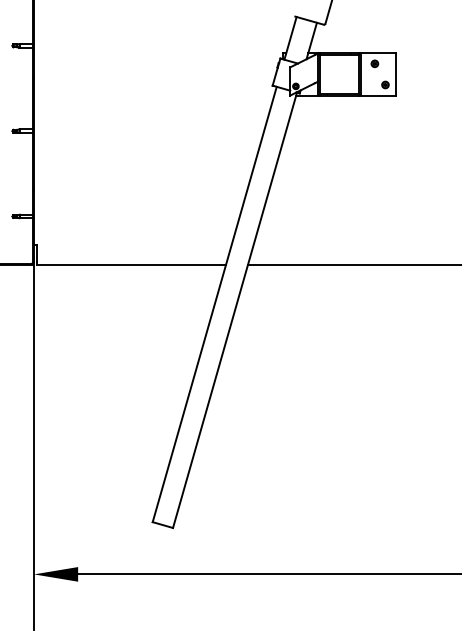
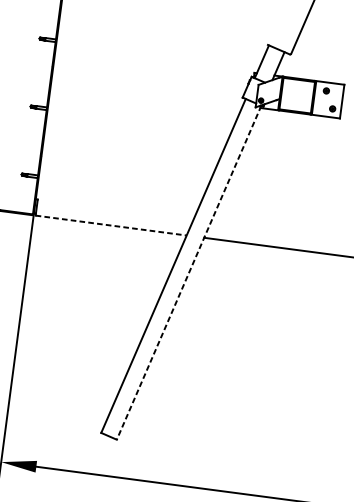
line: (131, 264) -> (111, 225), solid -> dashed
line: (234, 310) -> (188, 272), solid -> dashed

